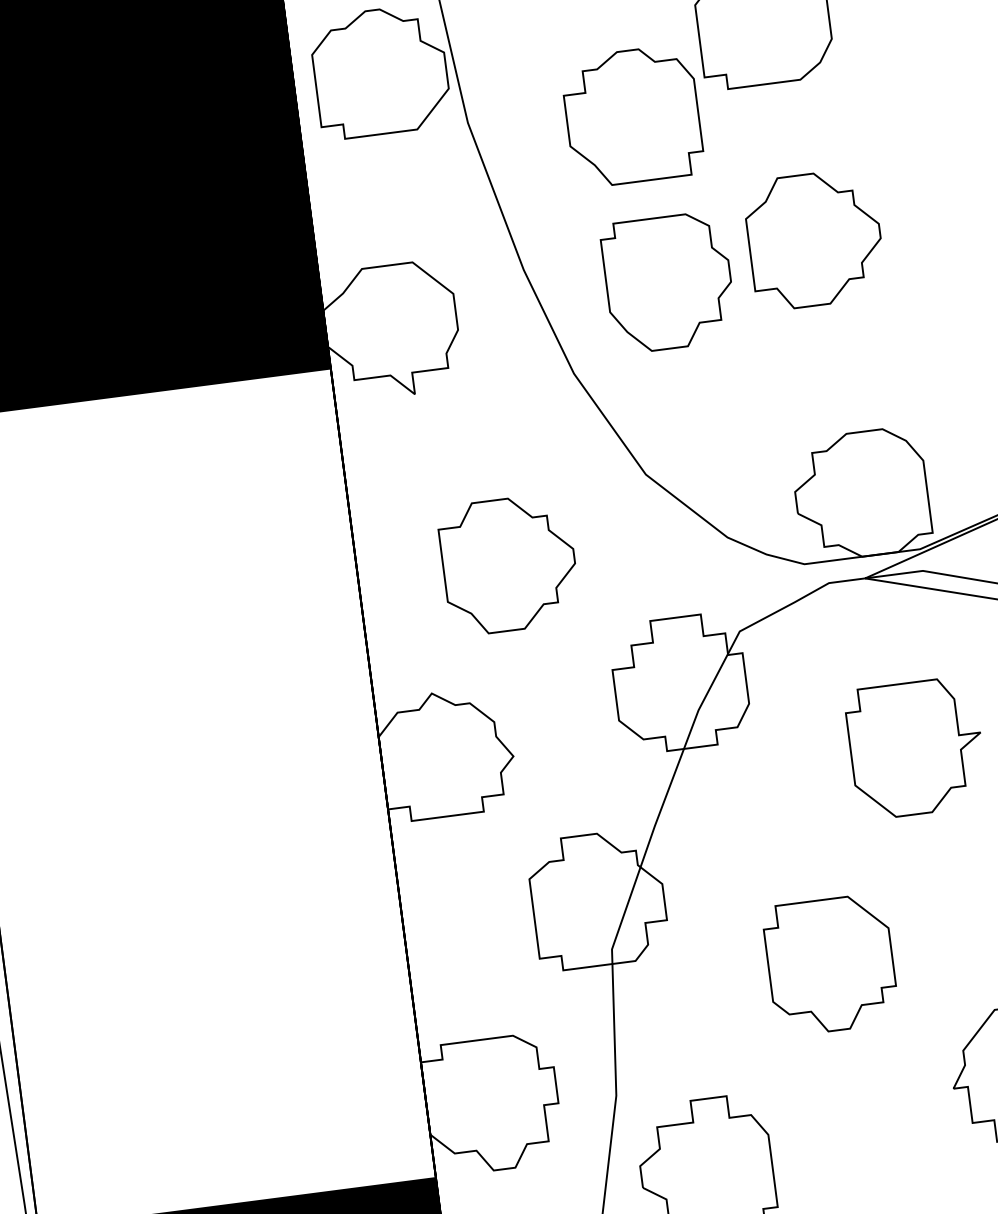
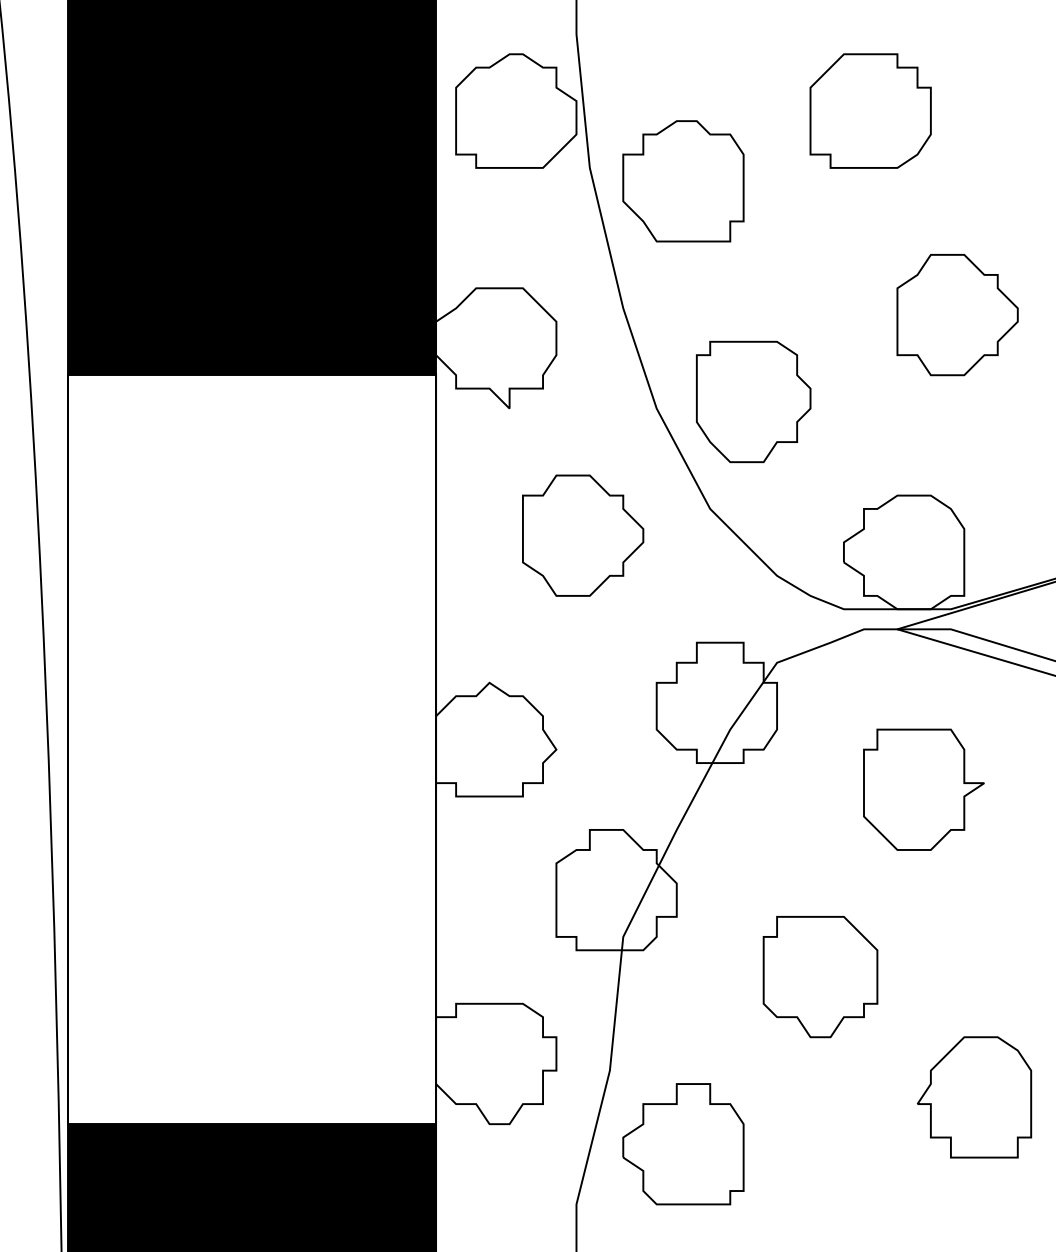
part: (632, 116) -> (683, 181), moved
part: (814, 240) -> (957, 315), moved
part: (668, 282) -> (753, 401), moved
part: (509, 564) -> (583, 535), moved

